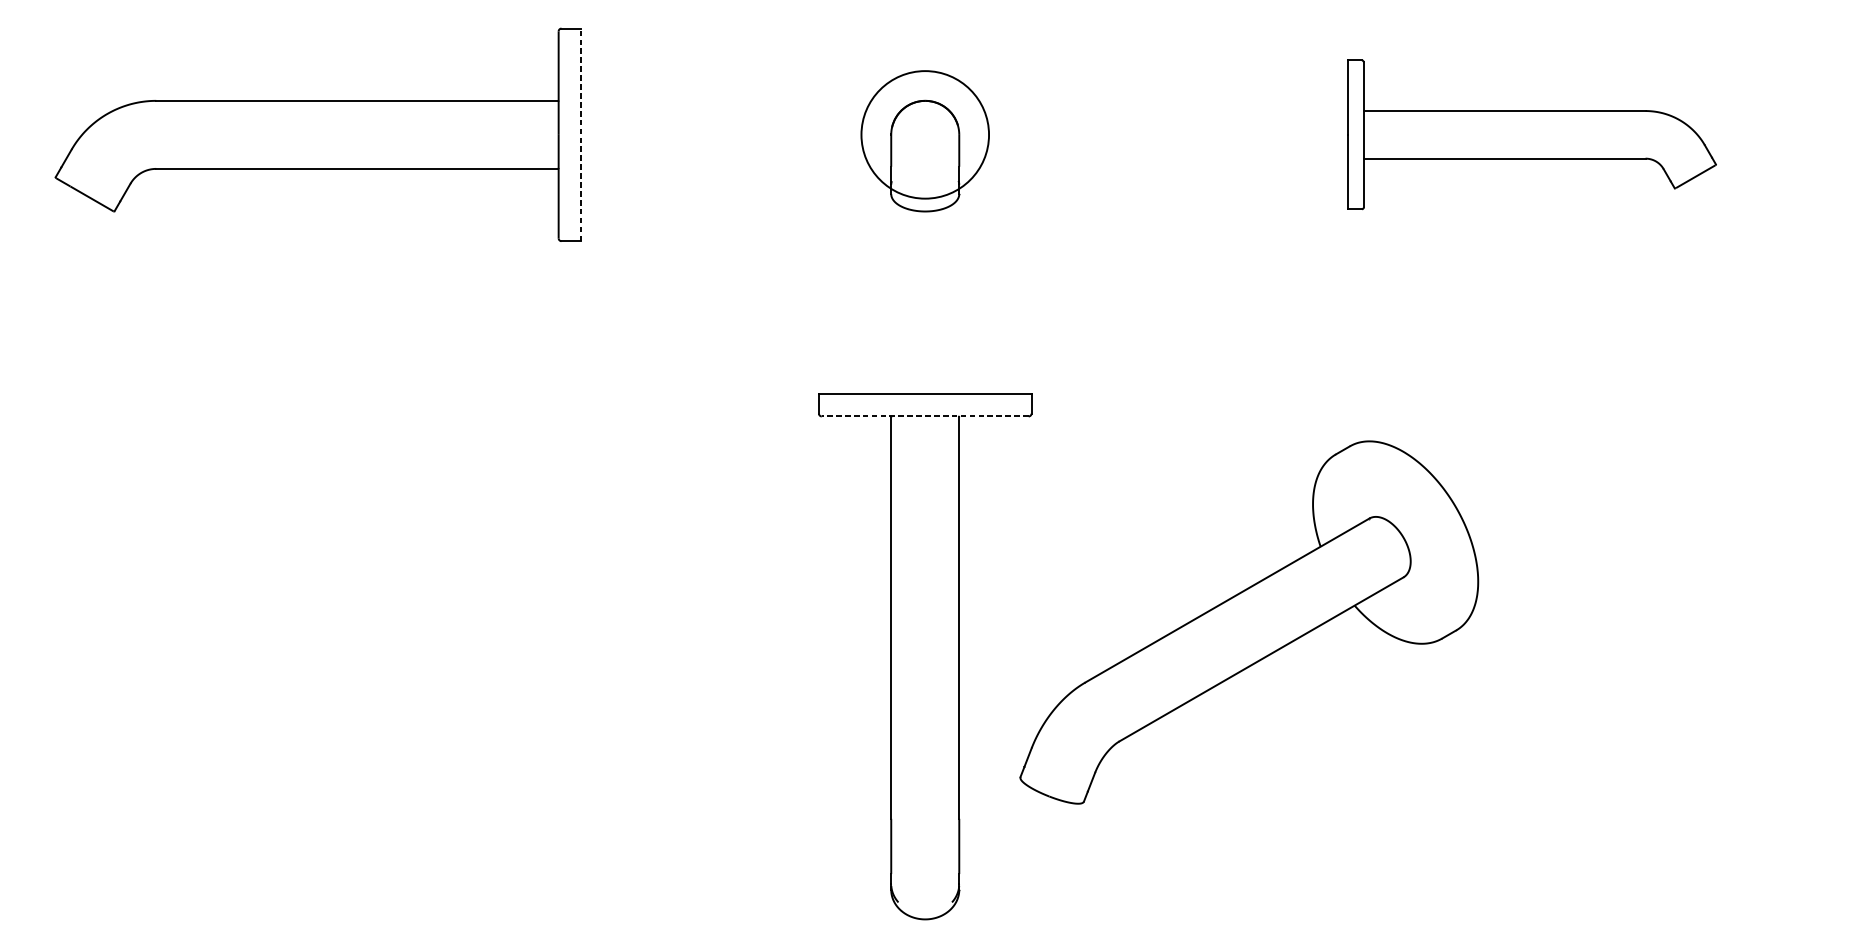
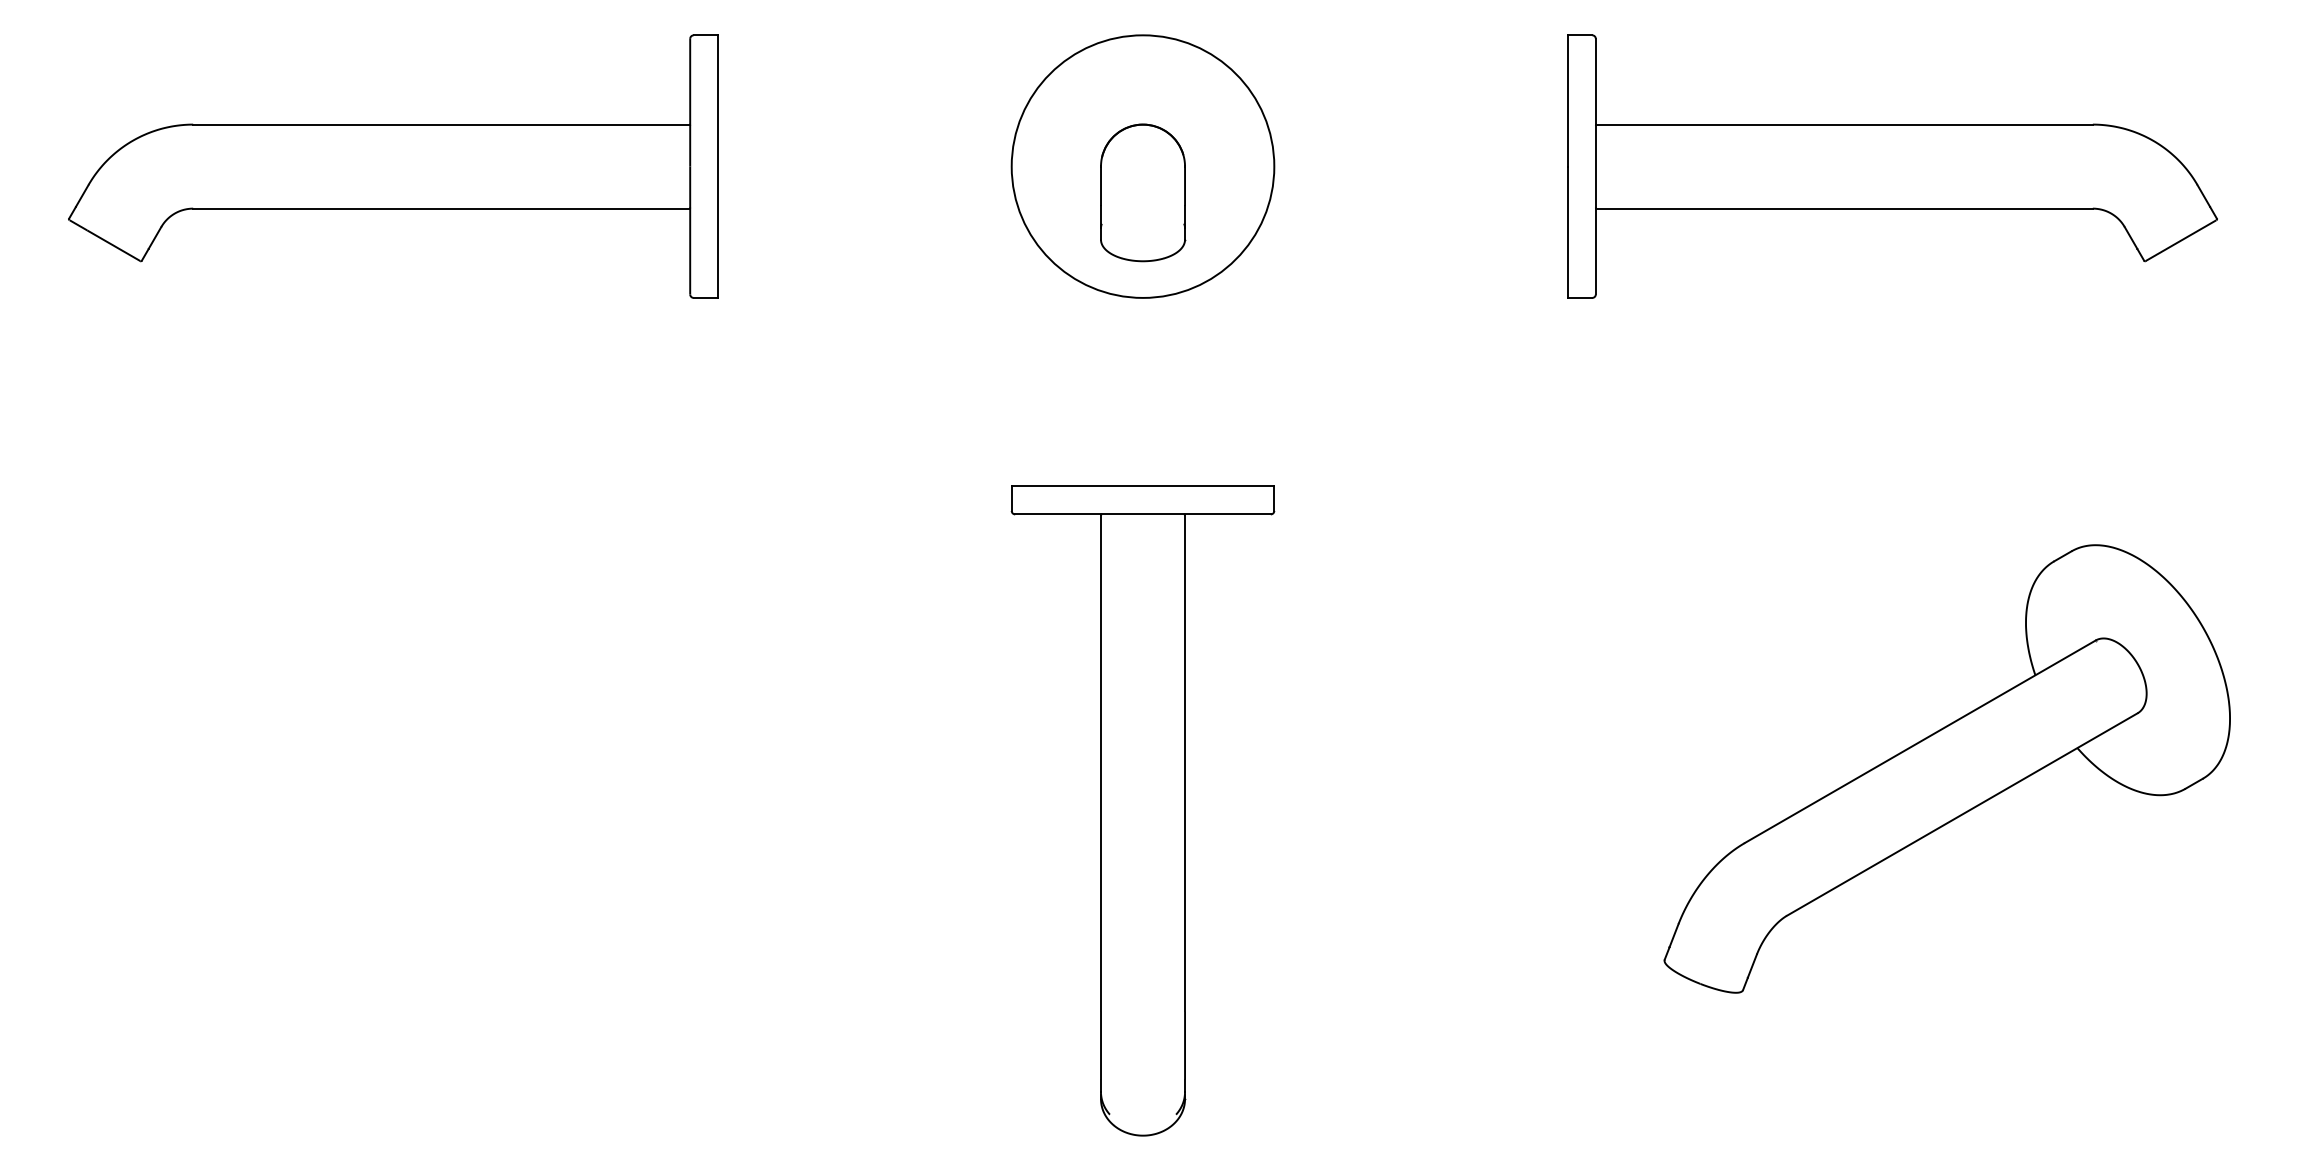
line: (581, 134) -> (718, 166), dashed -> solid
circle: (924, 134) -> (1142, 166), size x1.67
part: (1532, 134) -> (1892, 166), size x1.43
line: (925, 416) -> (1143, 514), dashed -> solid
part: (1248, 622) -> (1946, 768), moved

